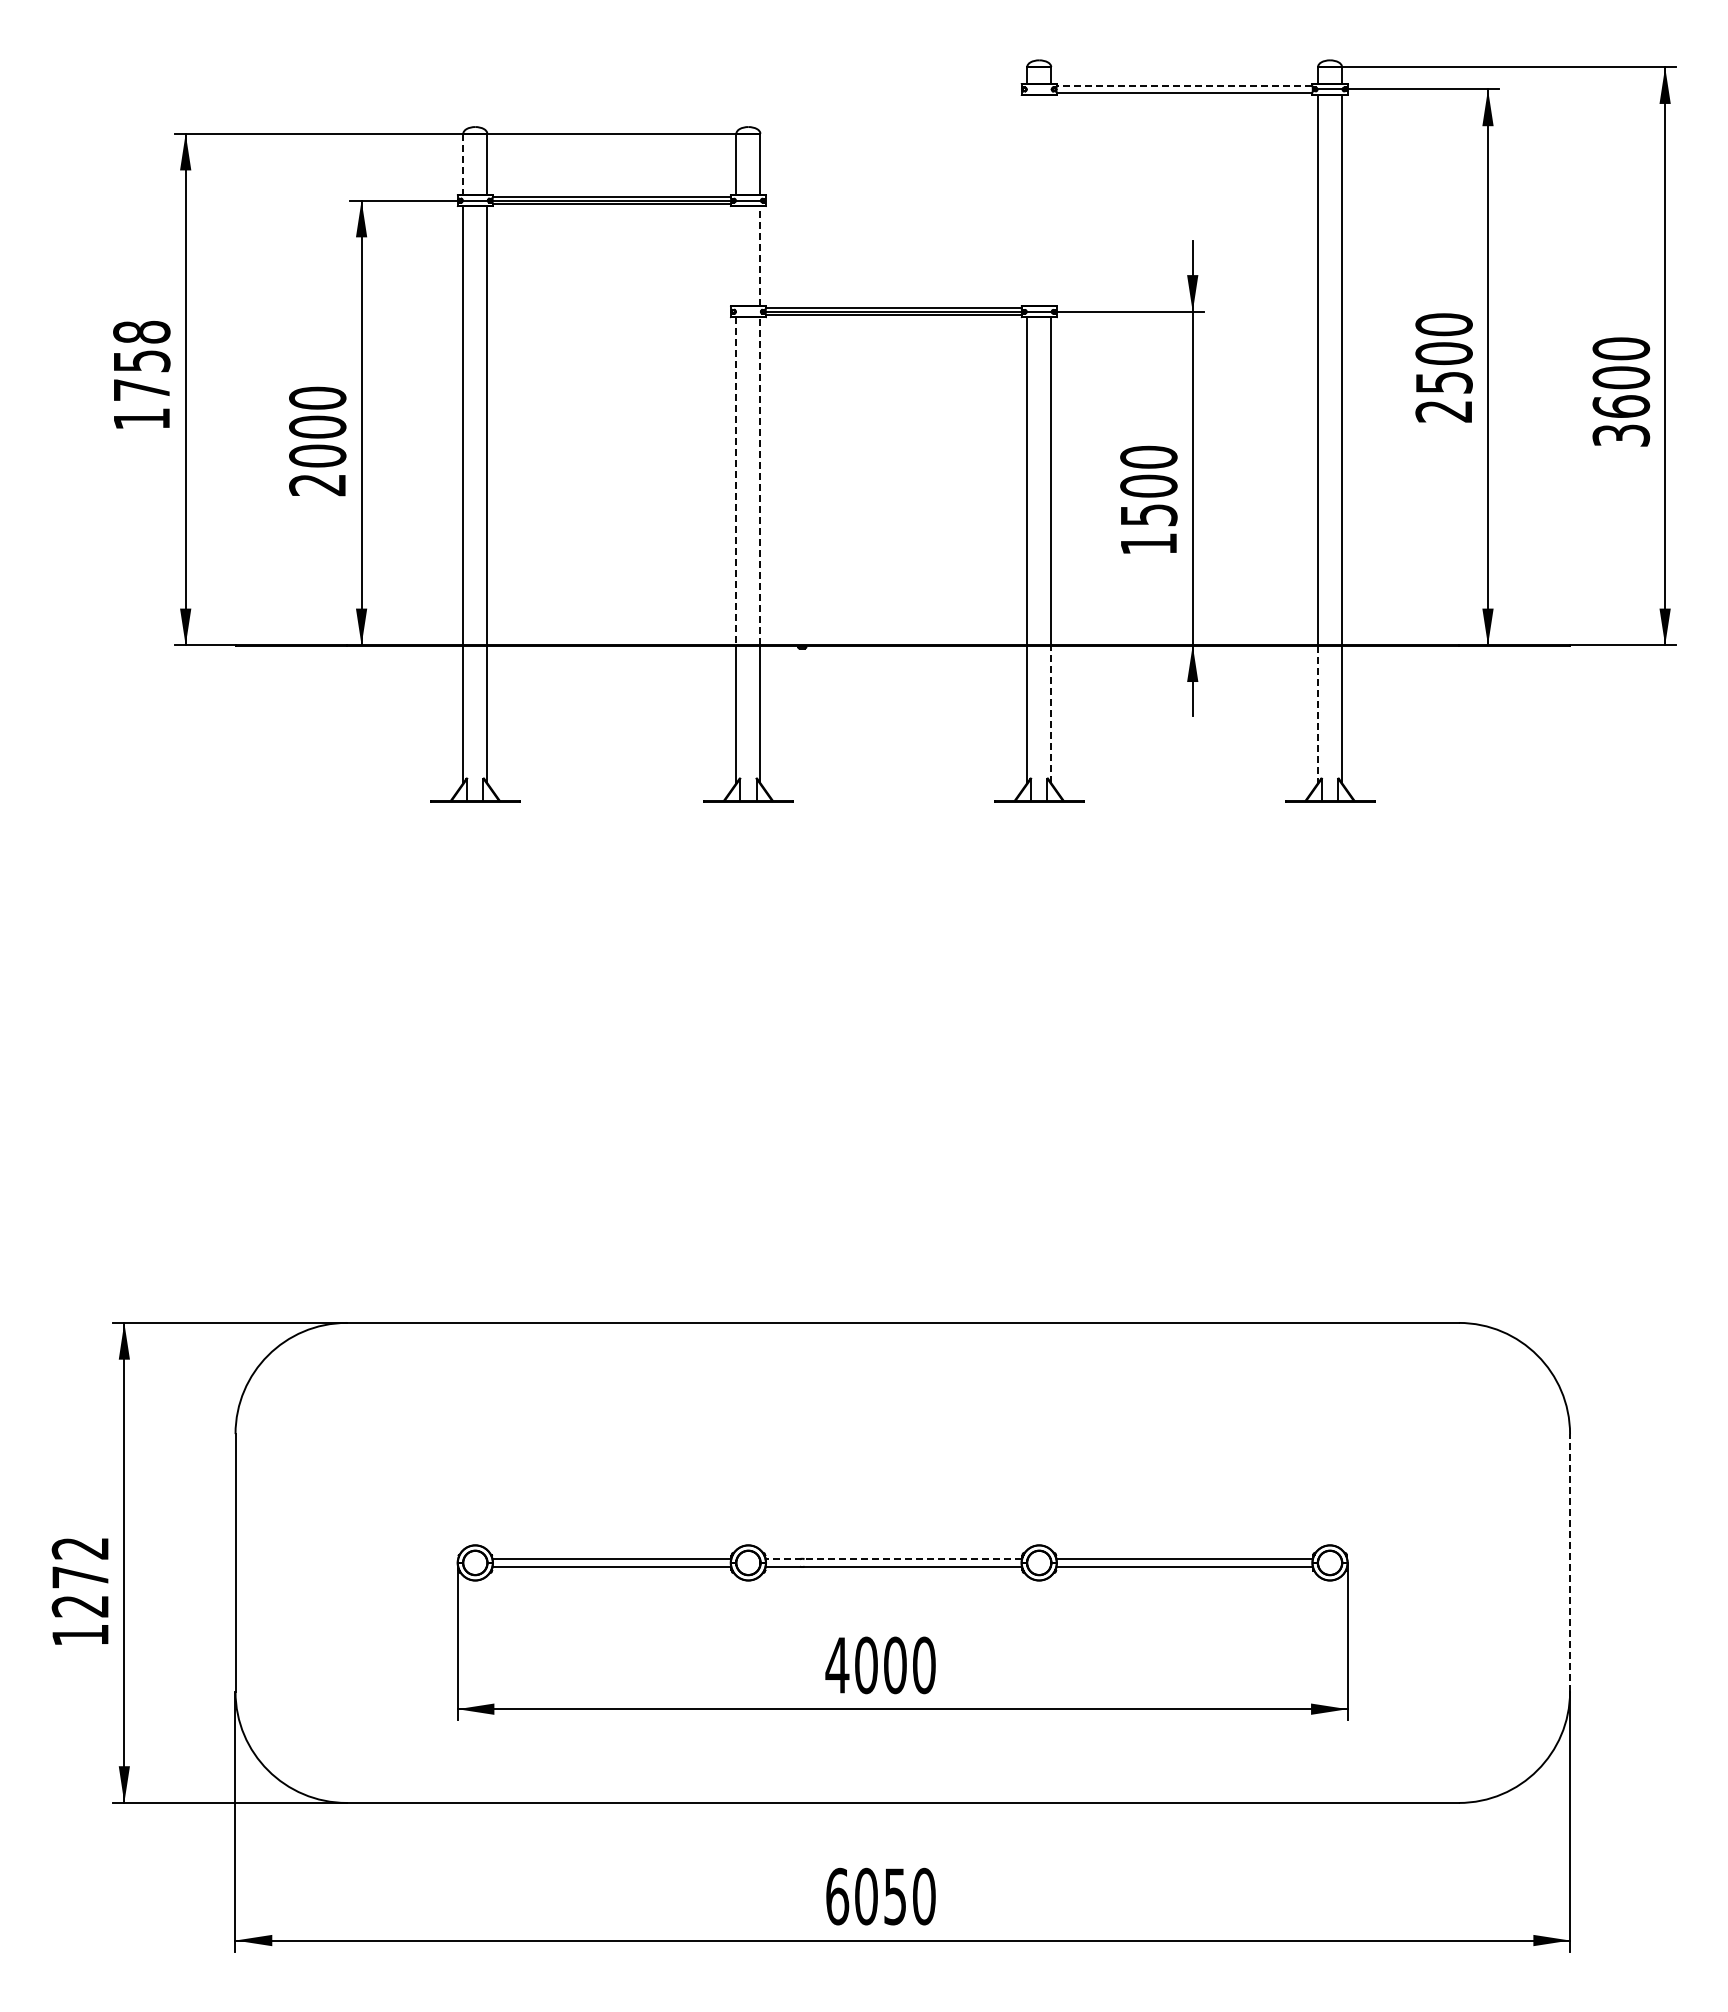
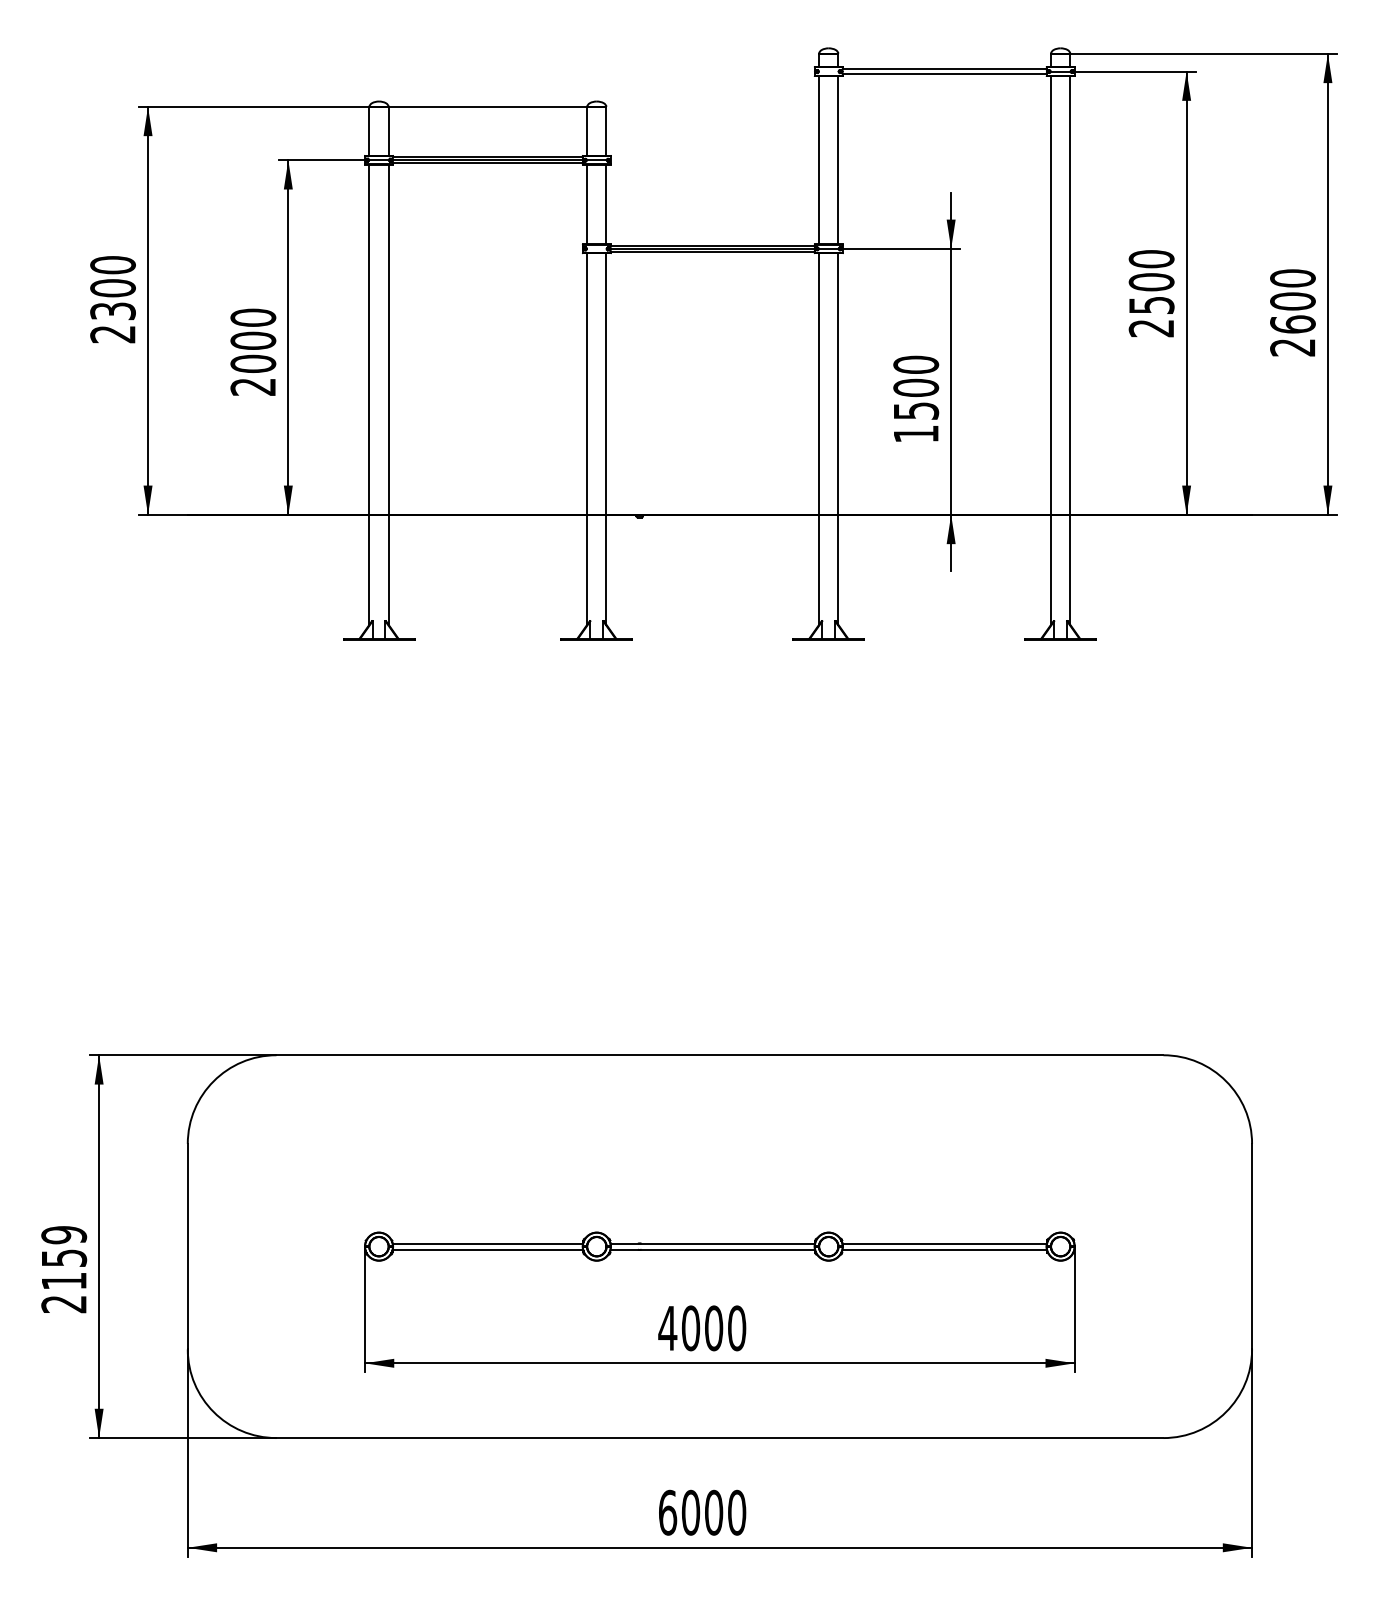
line: (1184, 85) -> (944, 68), dashed -> solid
line: (463, 164) -> (369, 131), dashed -> solid
line: (1027, 200) -> (819, 160), added
line: (1051, 200) -> (838, 160), added
line: (760, 255) -> (606, 203), dashed -> solid
line: (736, 256) -> (587, 204), added
text: (141, 375) -> (112, 299), 1758 -> 2300
text: (1621, 435) -> (1293, 347), 3600 -> 2600
line: (736, 481) -> (587, 384), dashed -> solid
line: (760, 481) -> (606, 384), dashed -> solid
line: (1051, 714) -> (838, 570), dashed -> solid
line: (1318, 714) -> (1051, 570), dashed -> solid
line: (893, 1559) -> (712, 1243), dashed -> solid
line: (1570, 1562) -> (1252, 1246), dashed -> solid
text: (80, 1591) -> (64, 1269), 1272 -> 2159
text: (895, 1896) -> (714, 1512), 6050 -> 6000

